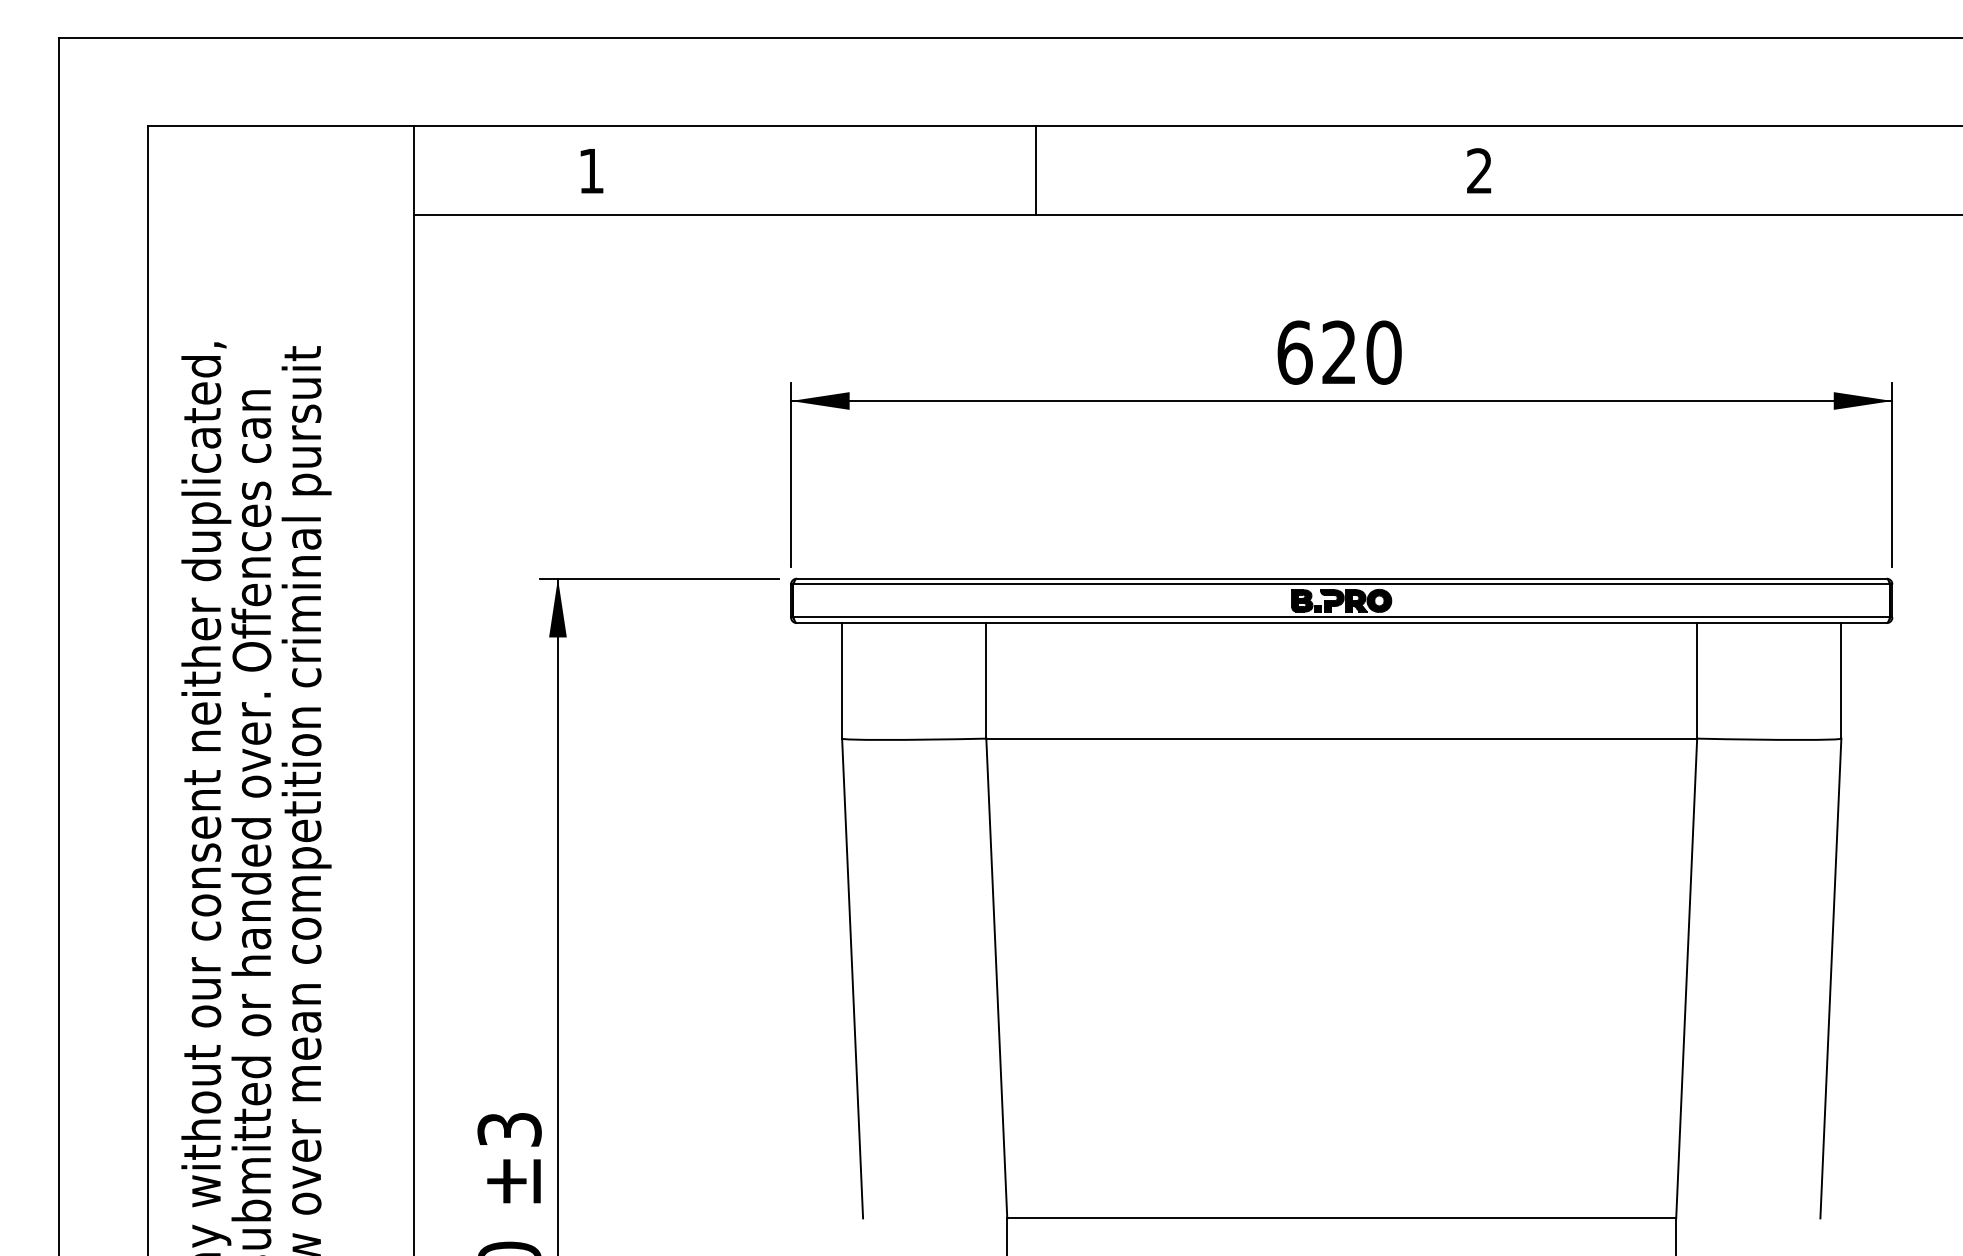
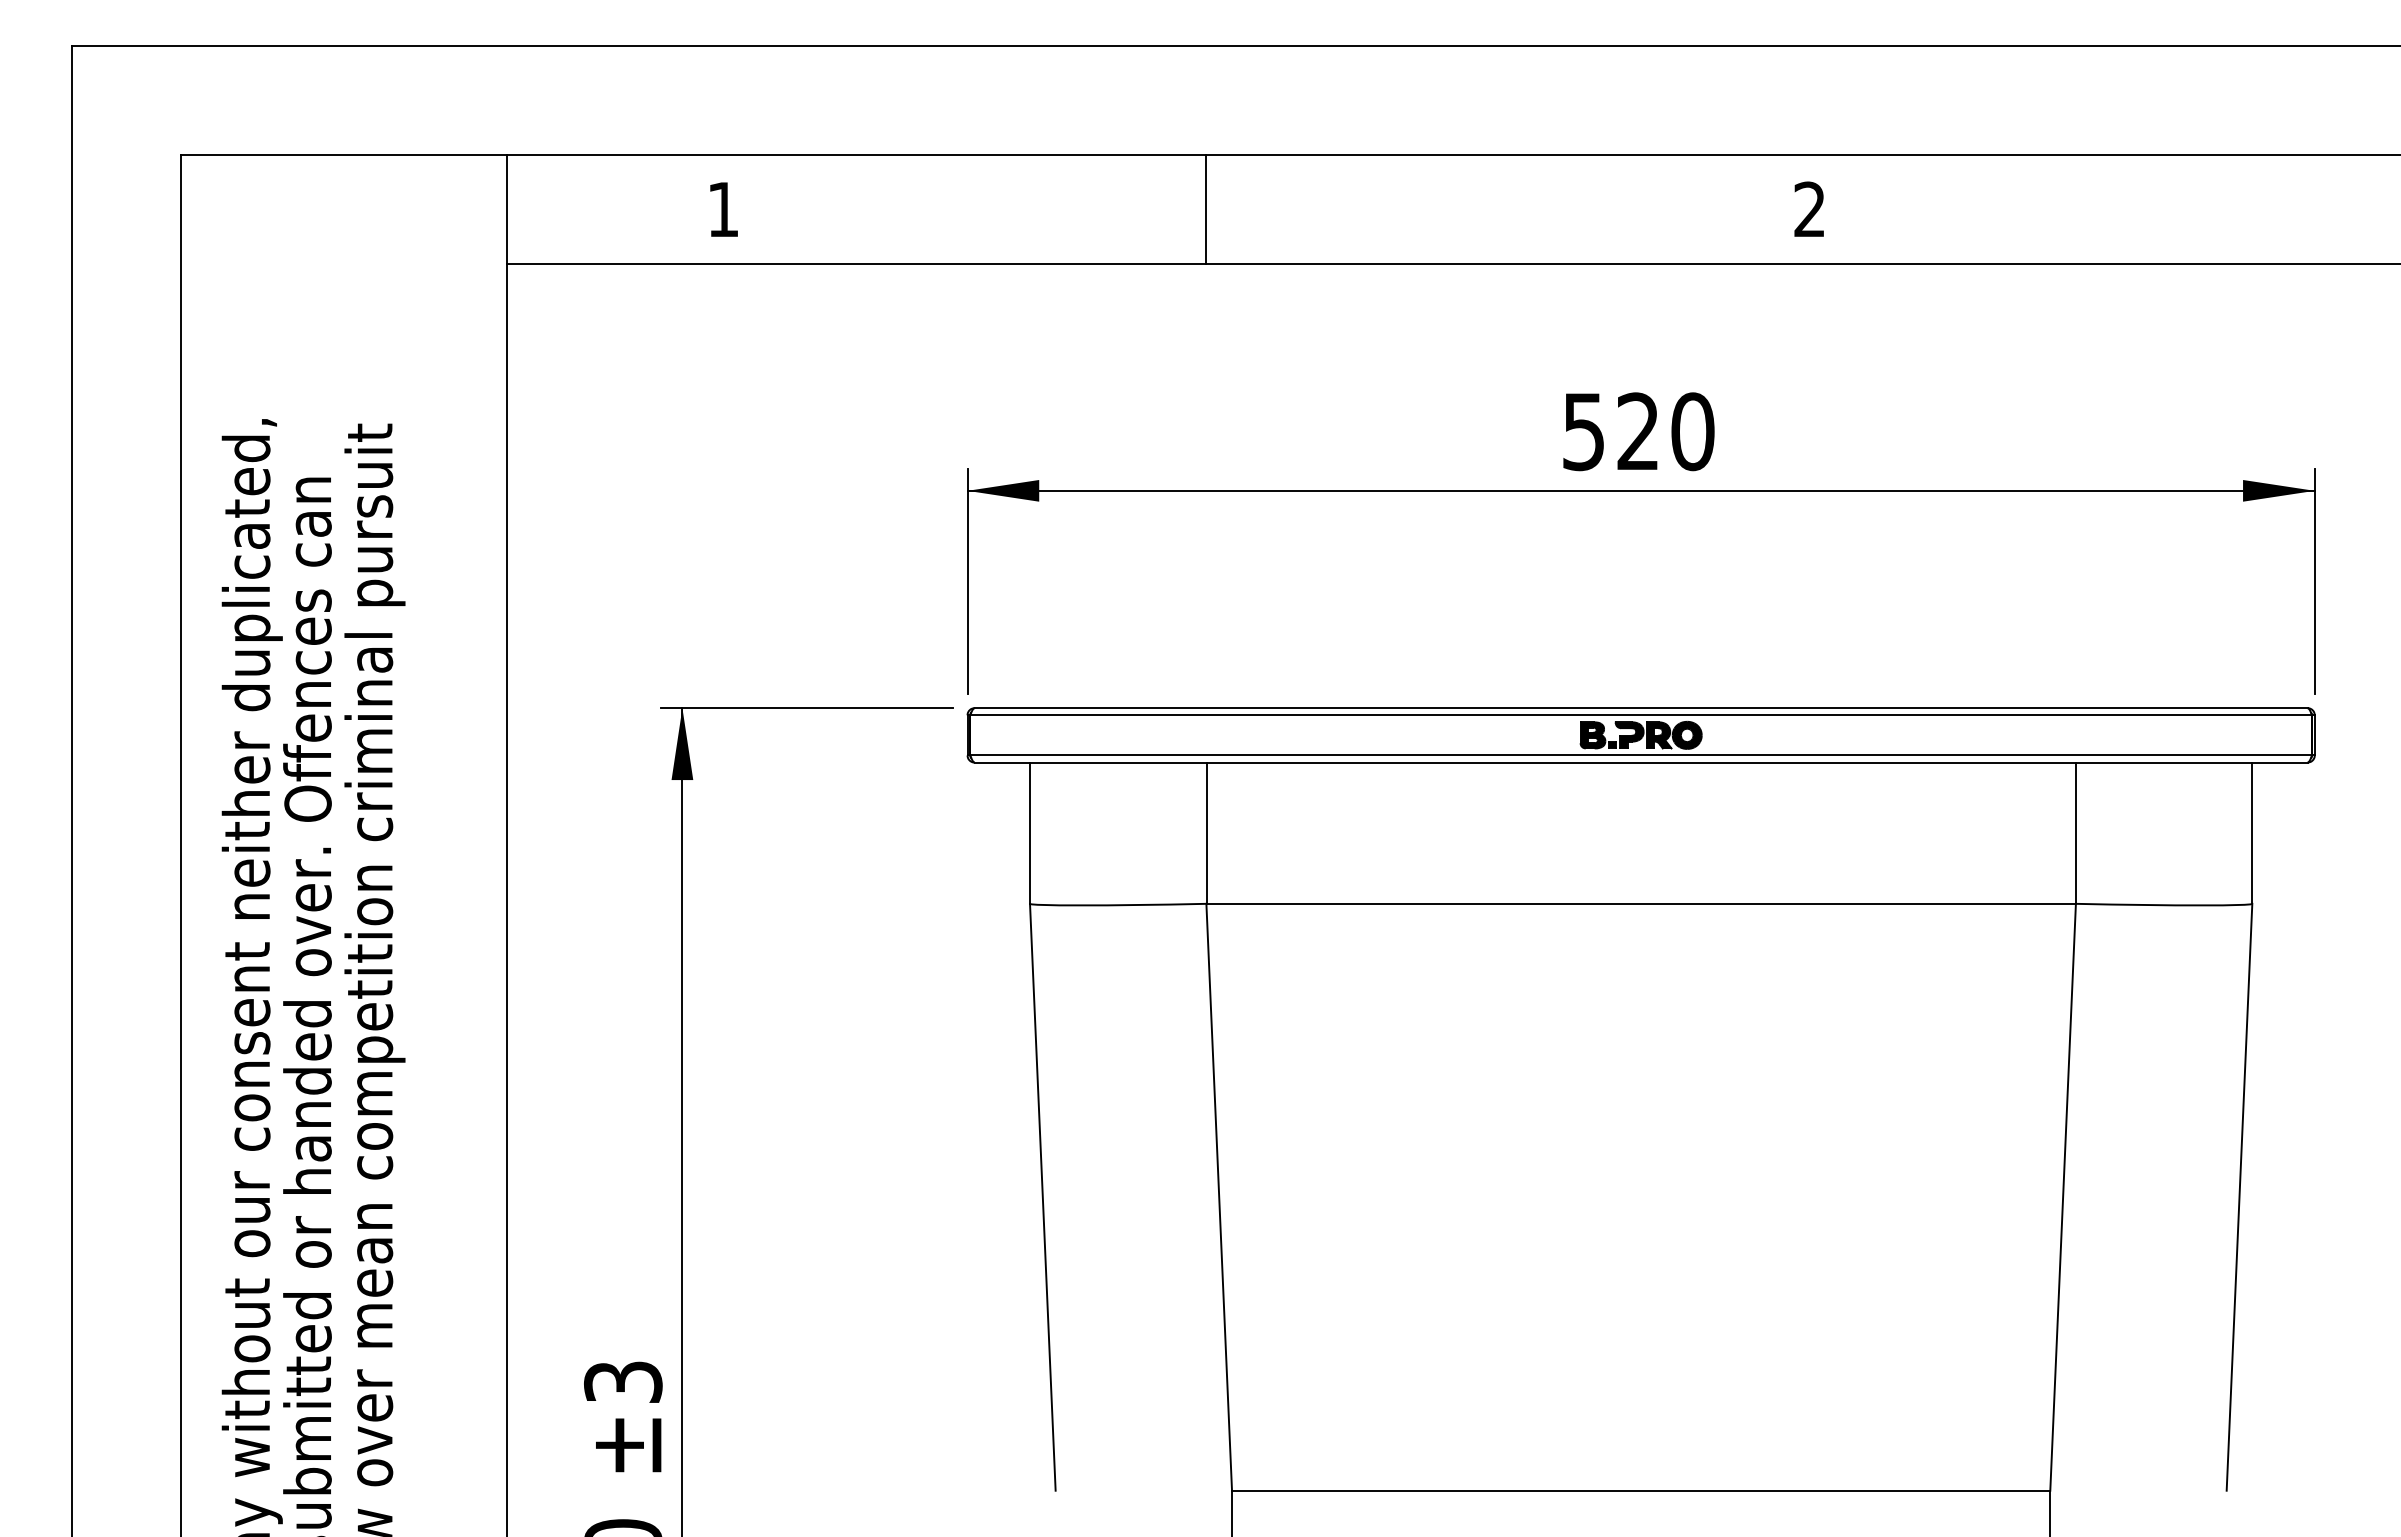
line: (1036, 170) -> (1206, 208), moved
text: (1294, 352) -> (1583, 431), 620 -> 520

